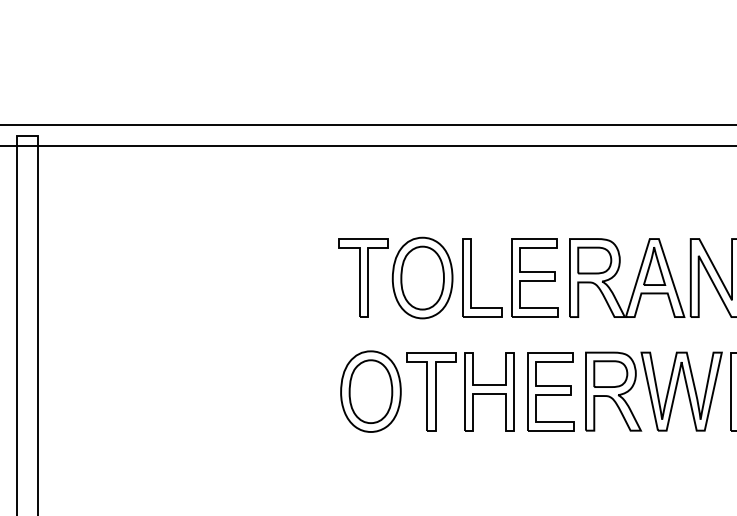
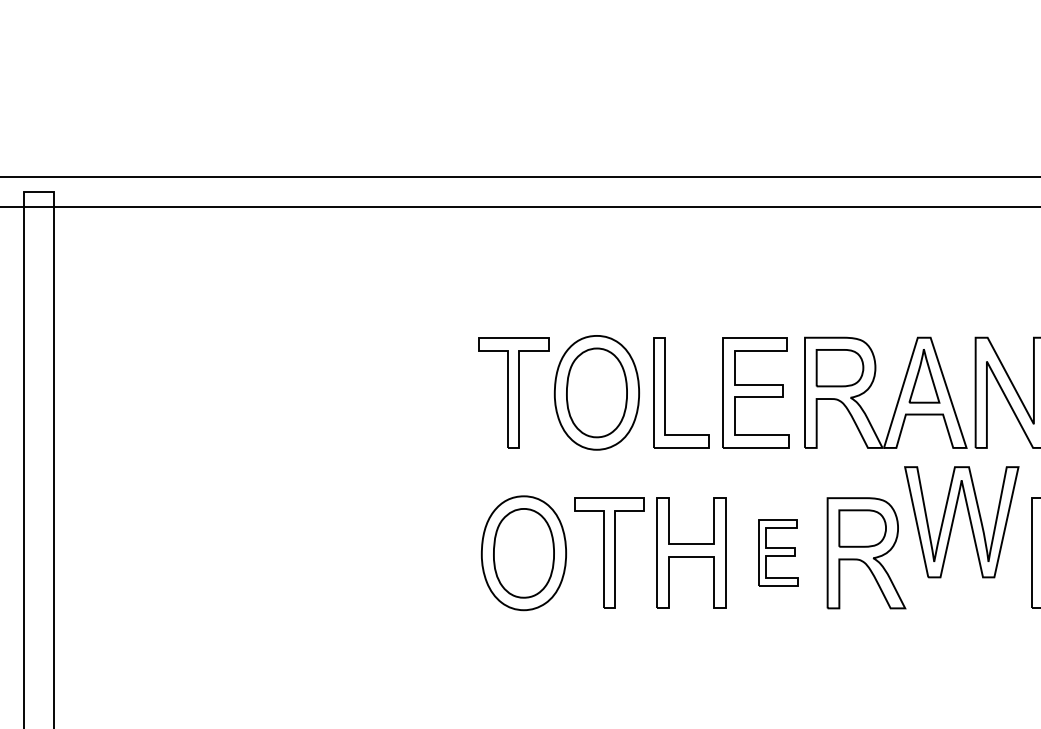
part: (676, 389) -> (954, 519), moved
part: (551, 391) -> (778, 552), size x0.6

